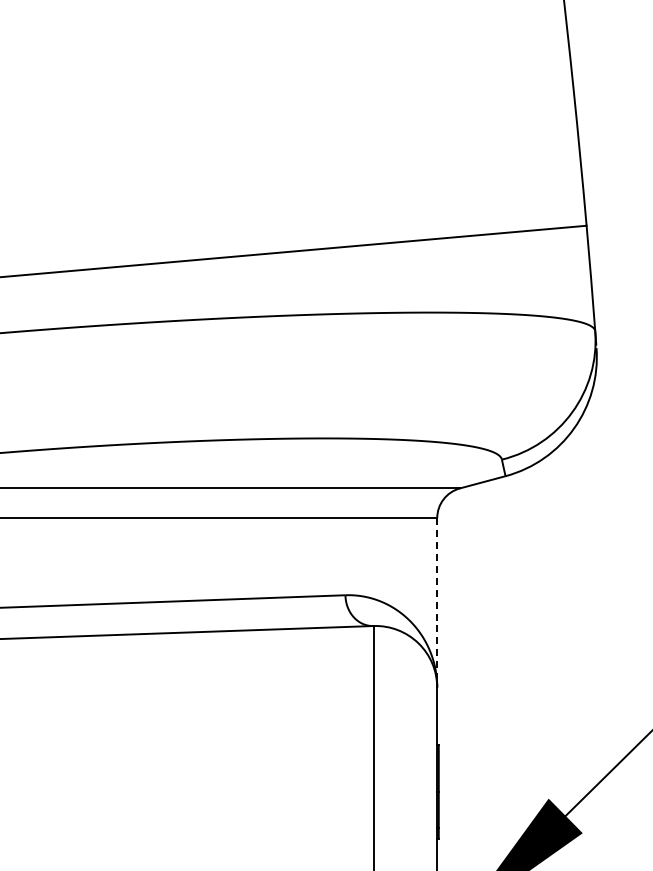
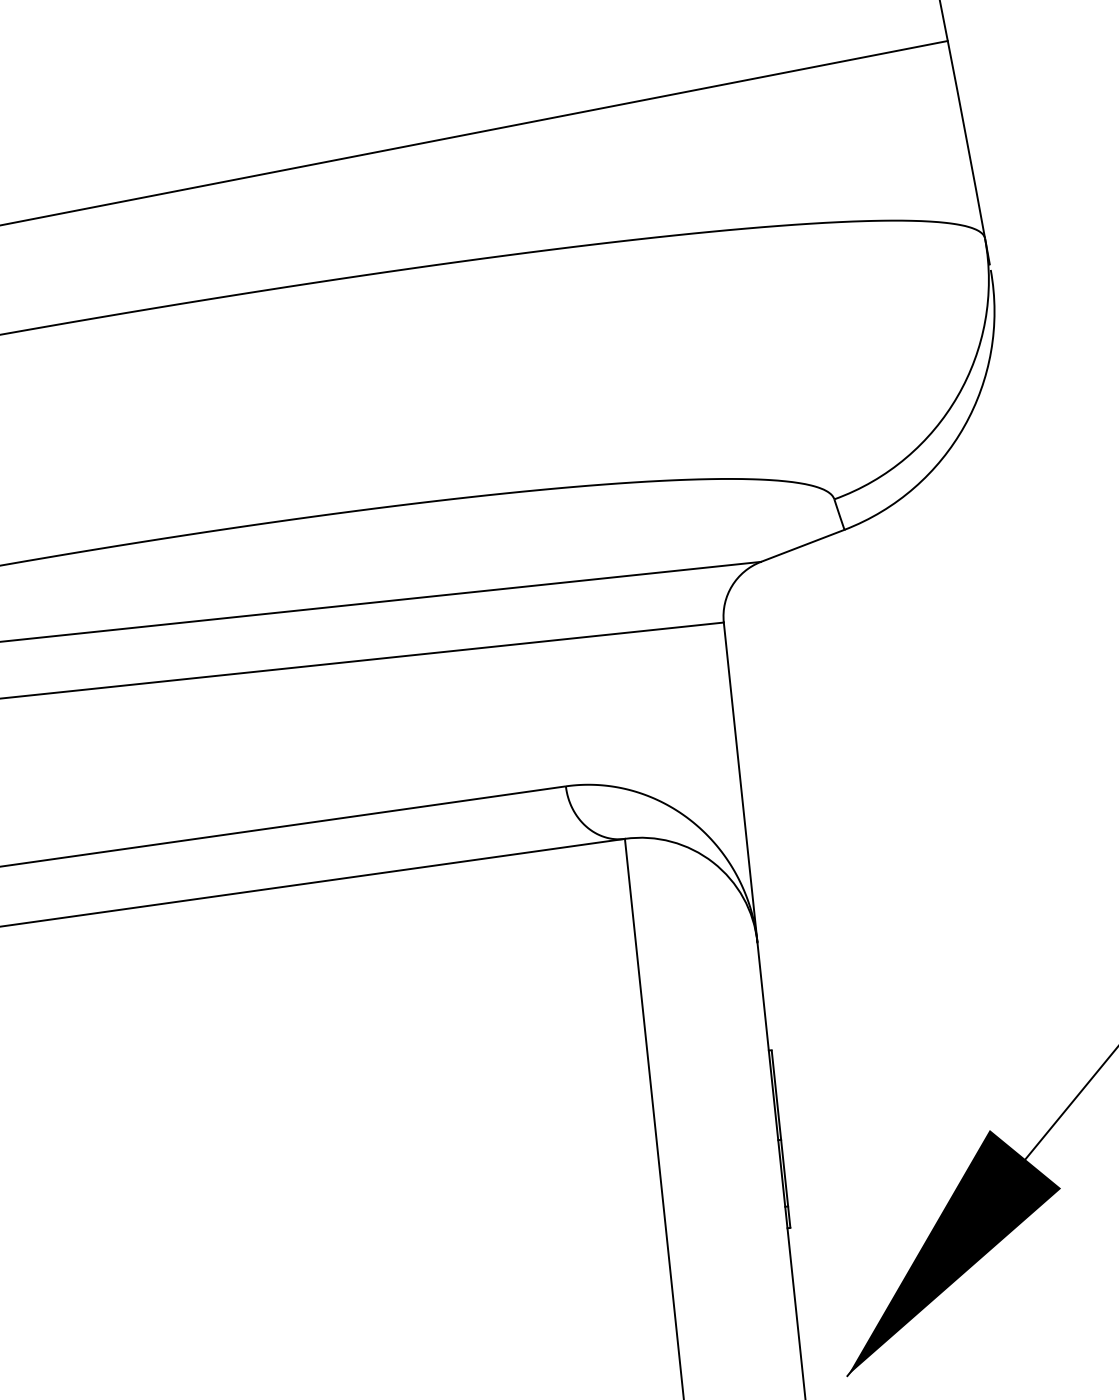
line: (437, 602) -> (741, 781), dashed -> solid

